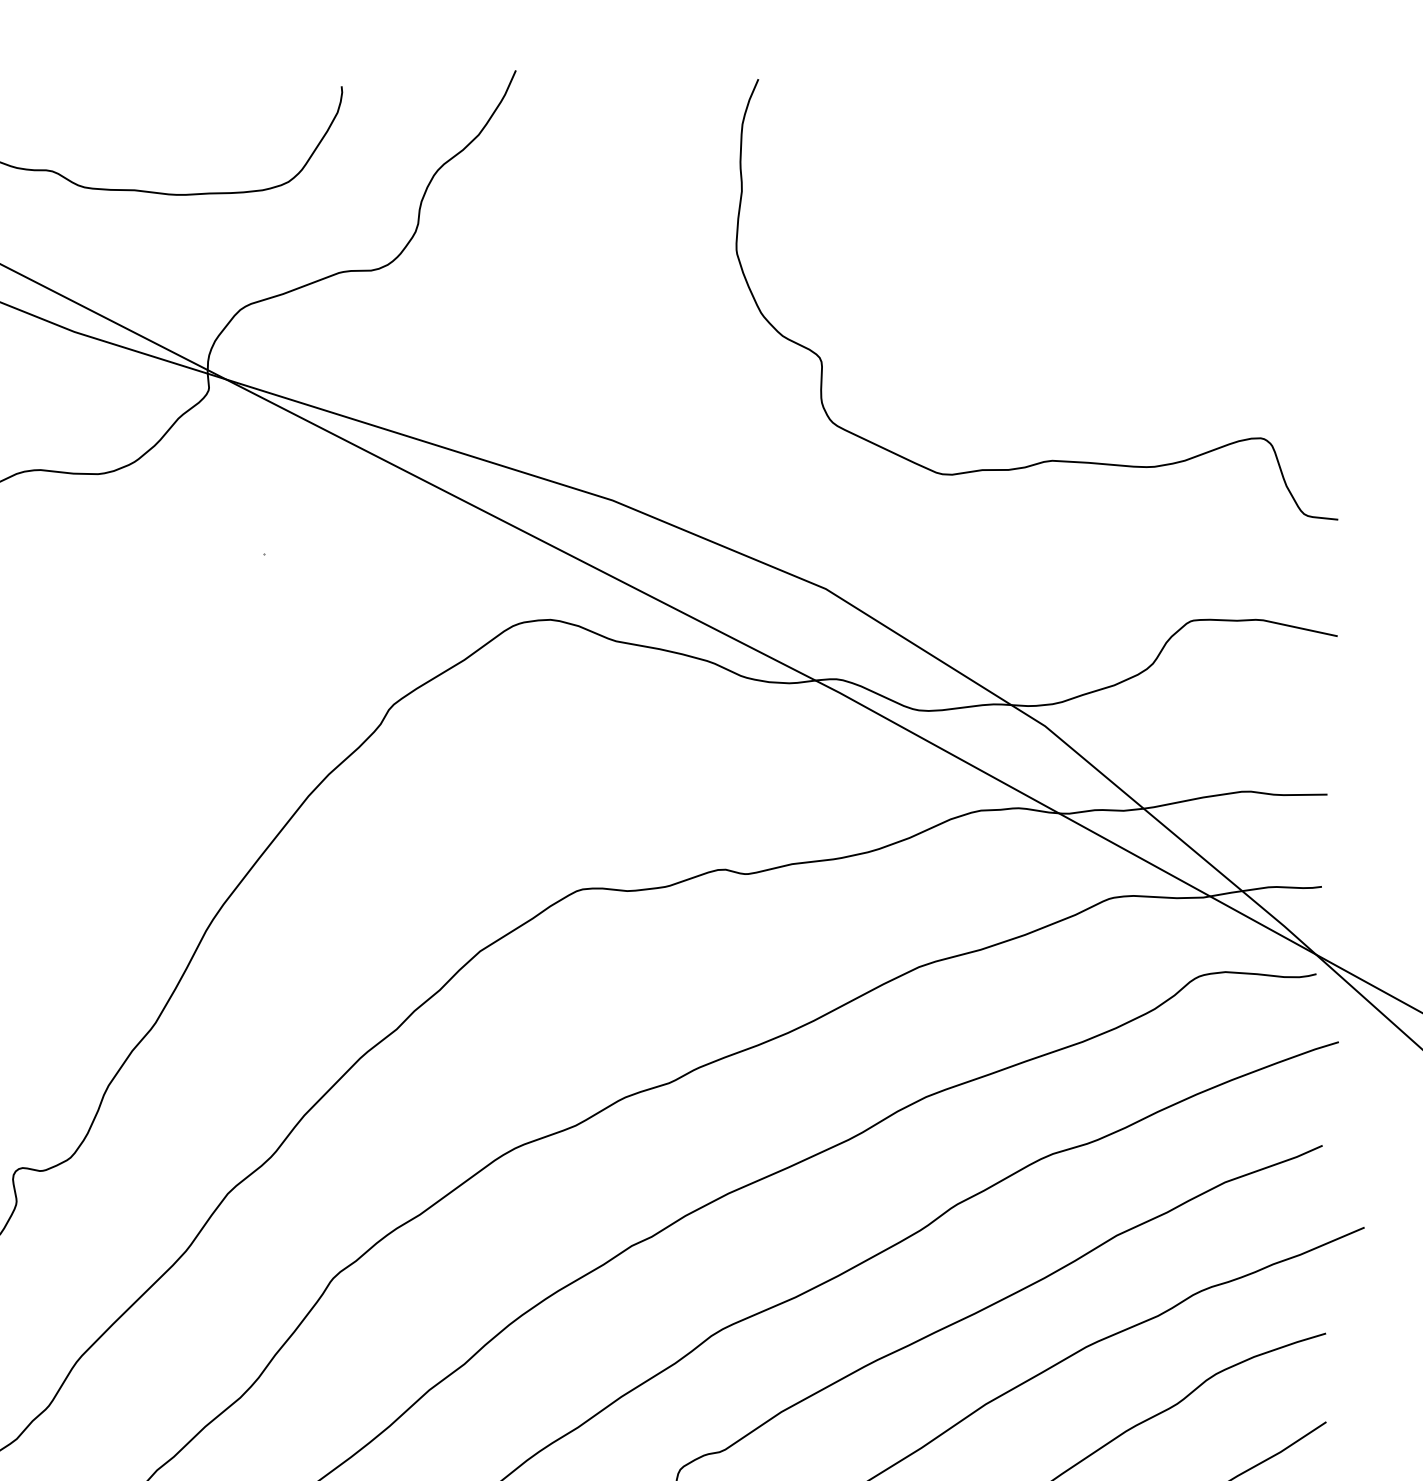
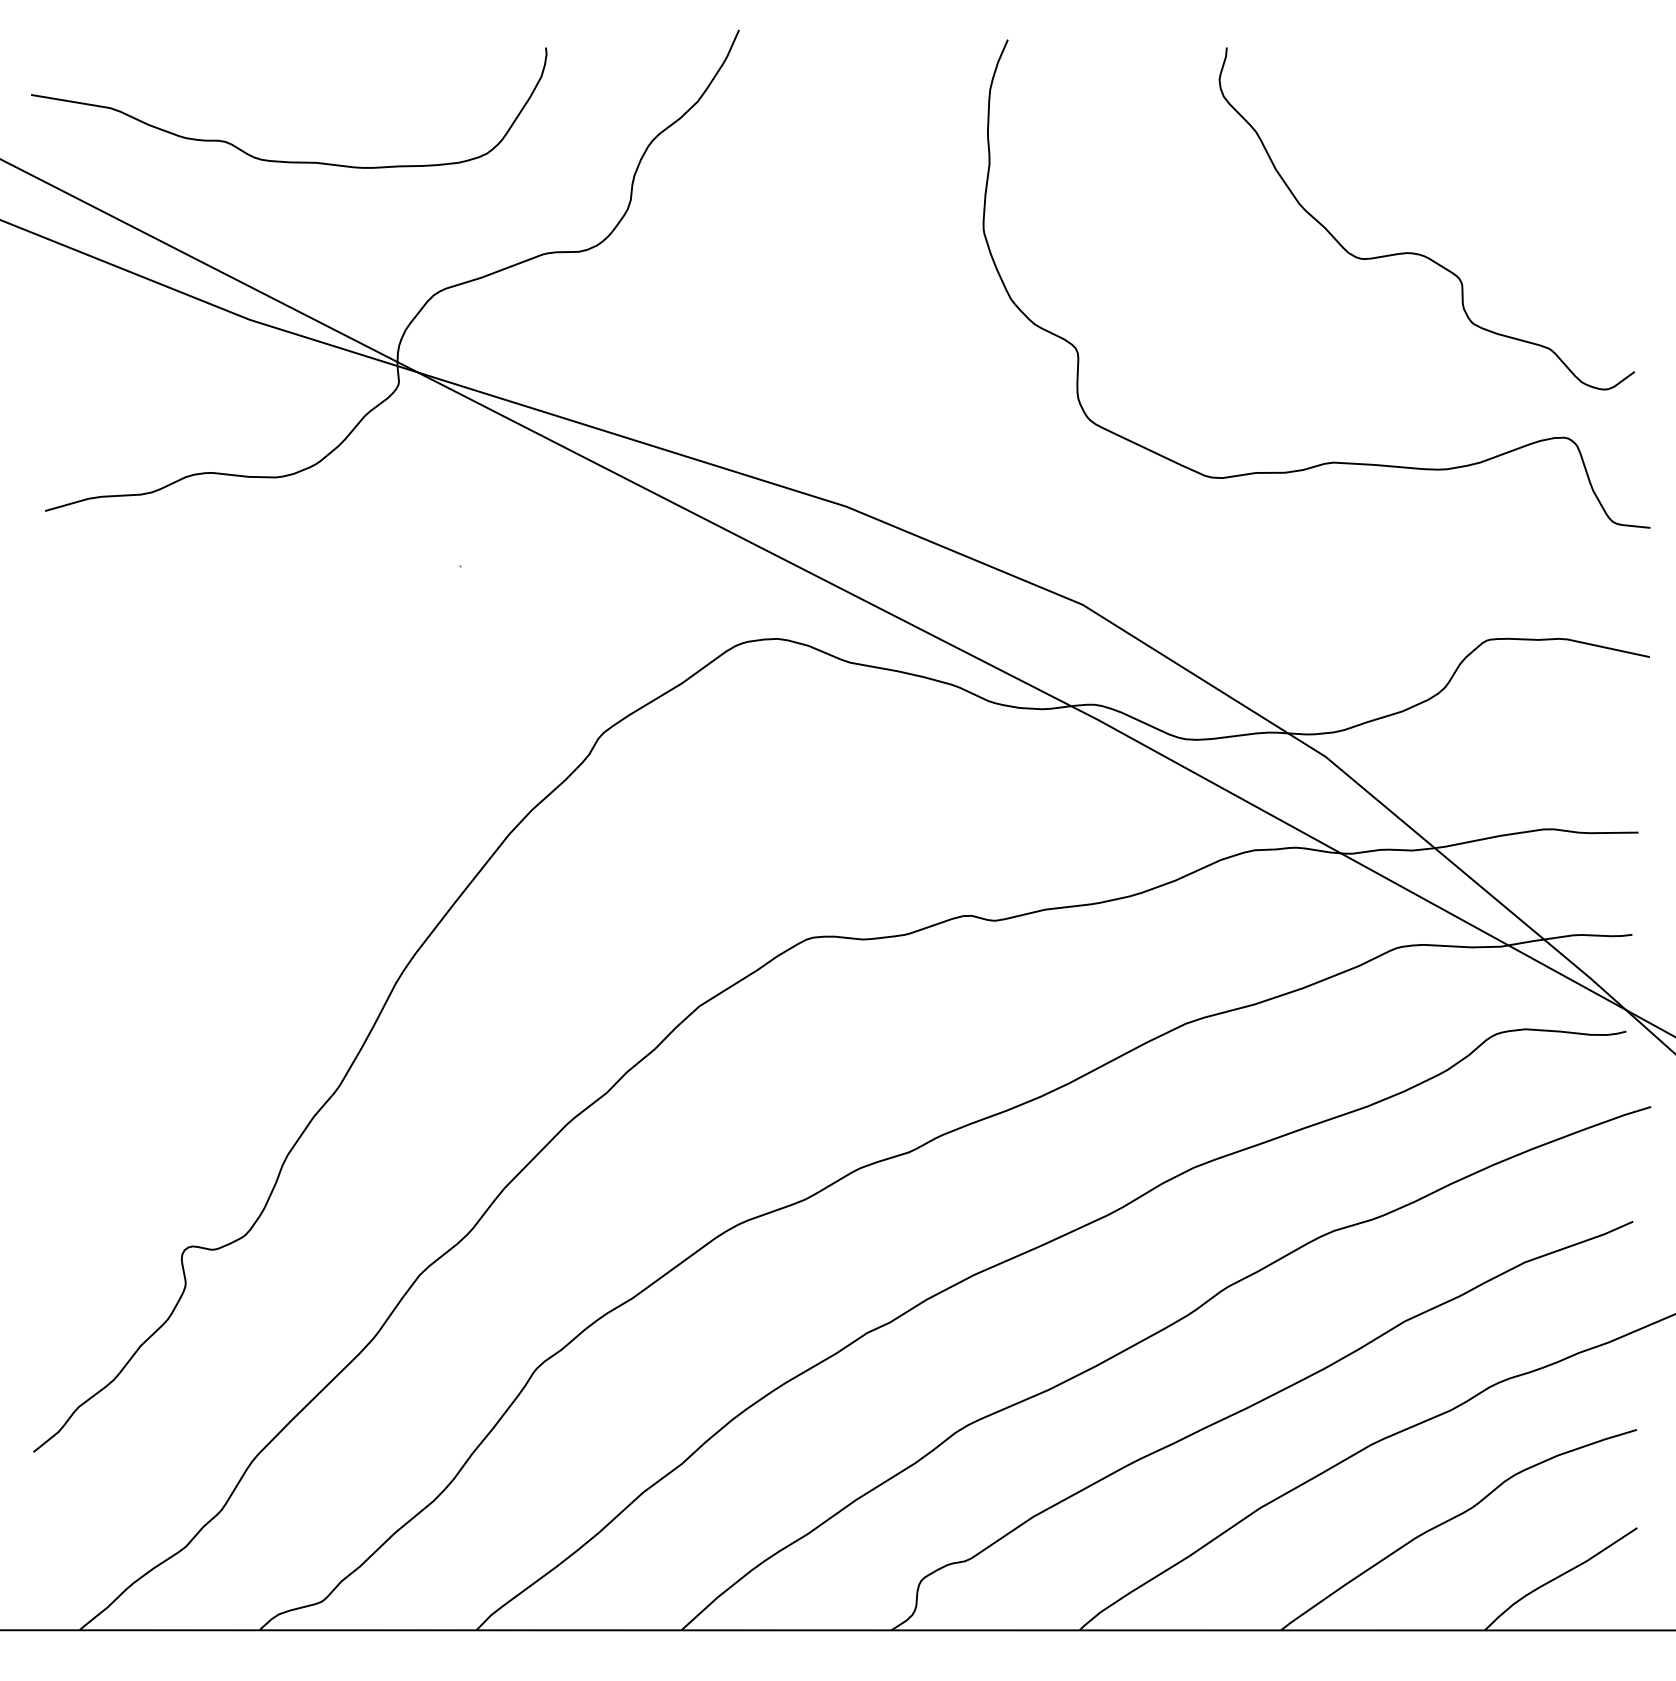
curve: (1129, 272) -> (1419, 253), added

